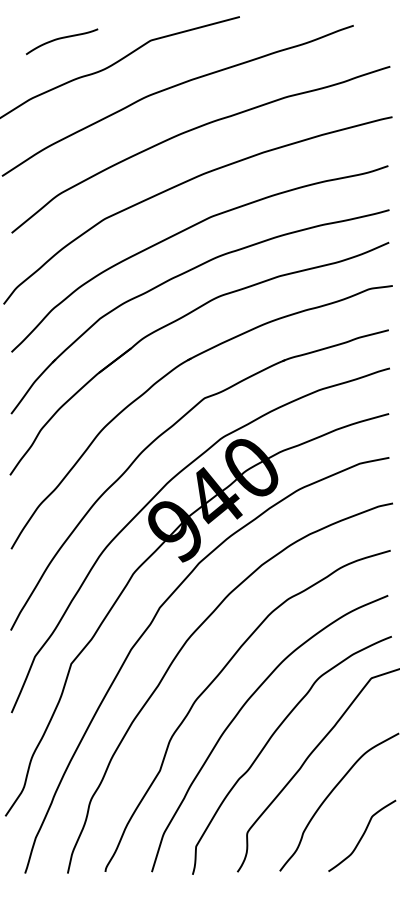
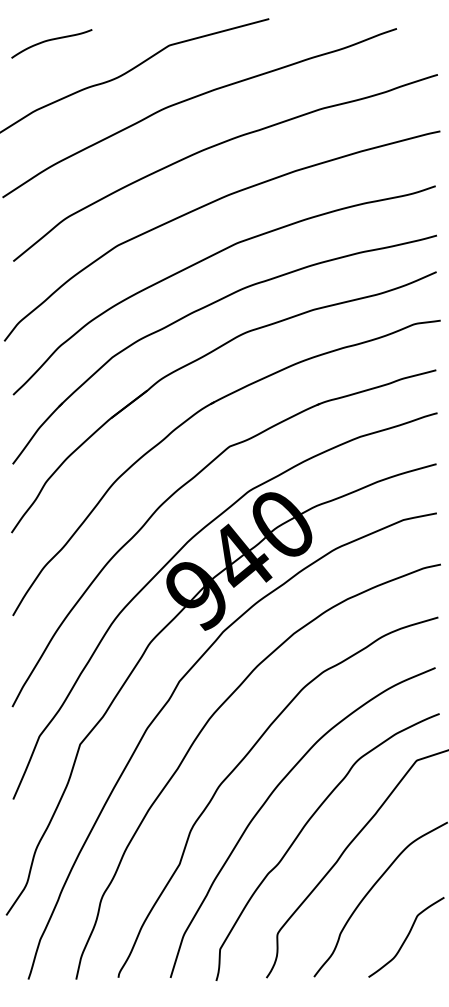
curve: (59, 39) -> (49, 41), moved

